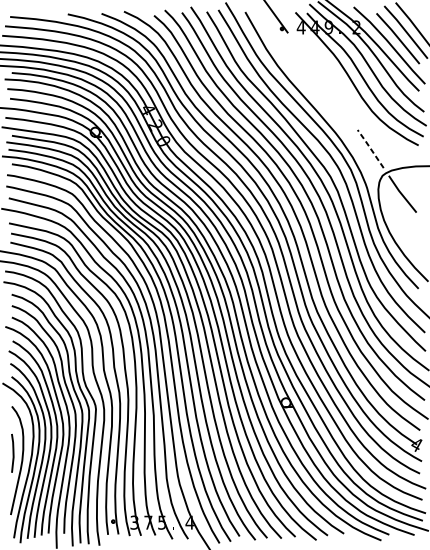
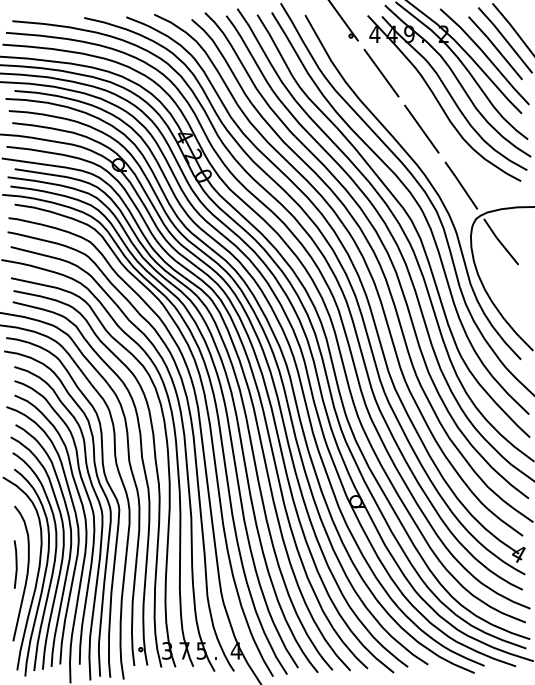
line: (306, 58) -> (381, 72), added
line: (338, 103) -> (421, 128), added
line: (370, 148) -> (461, 184), dashed -> solid

